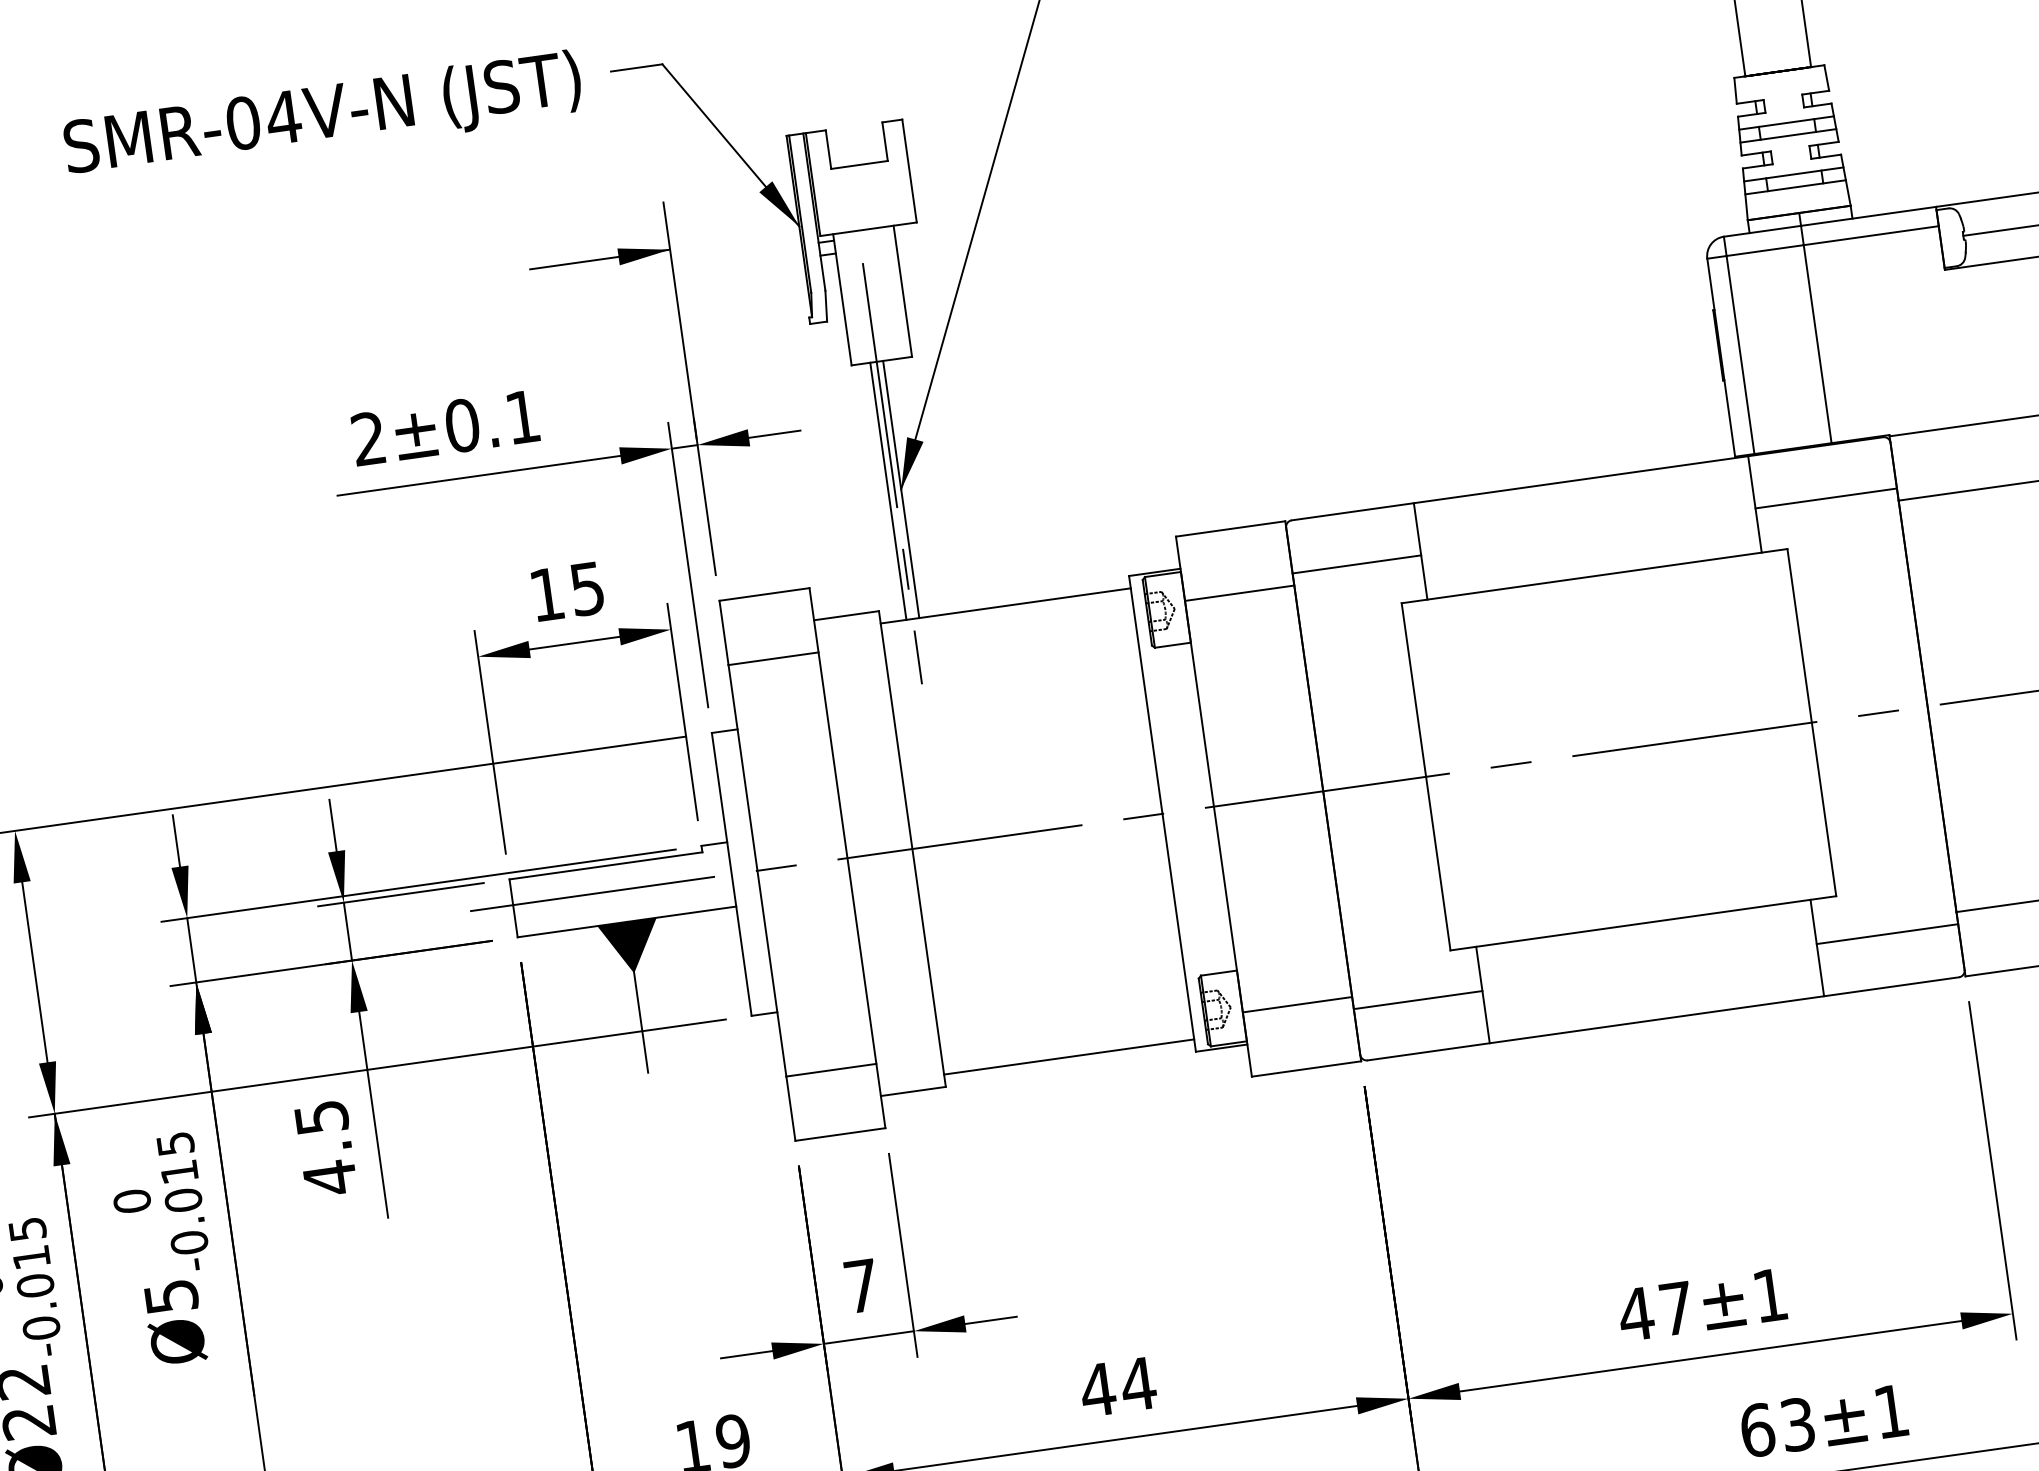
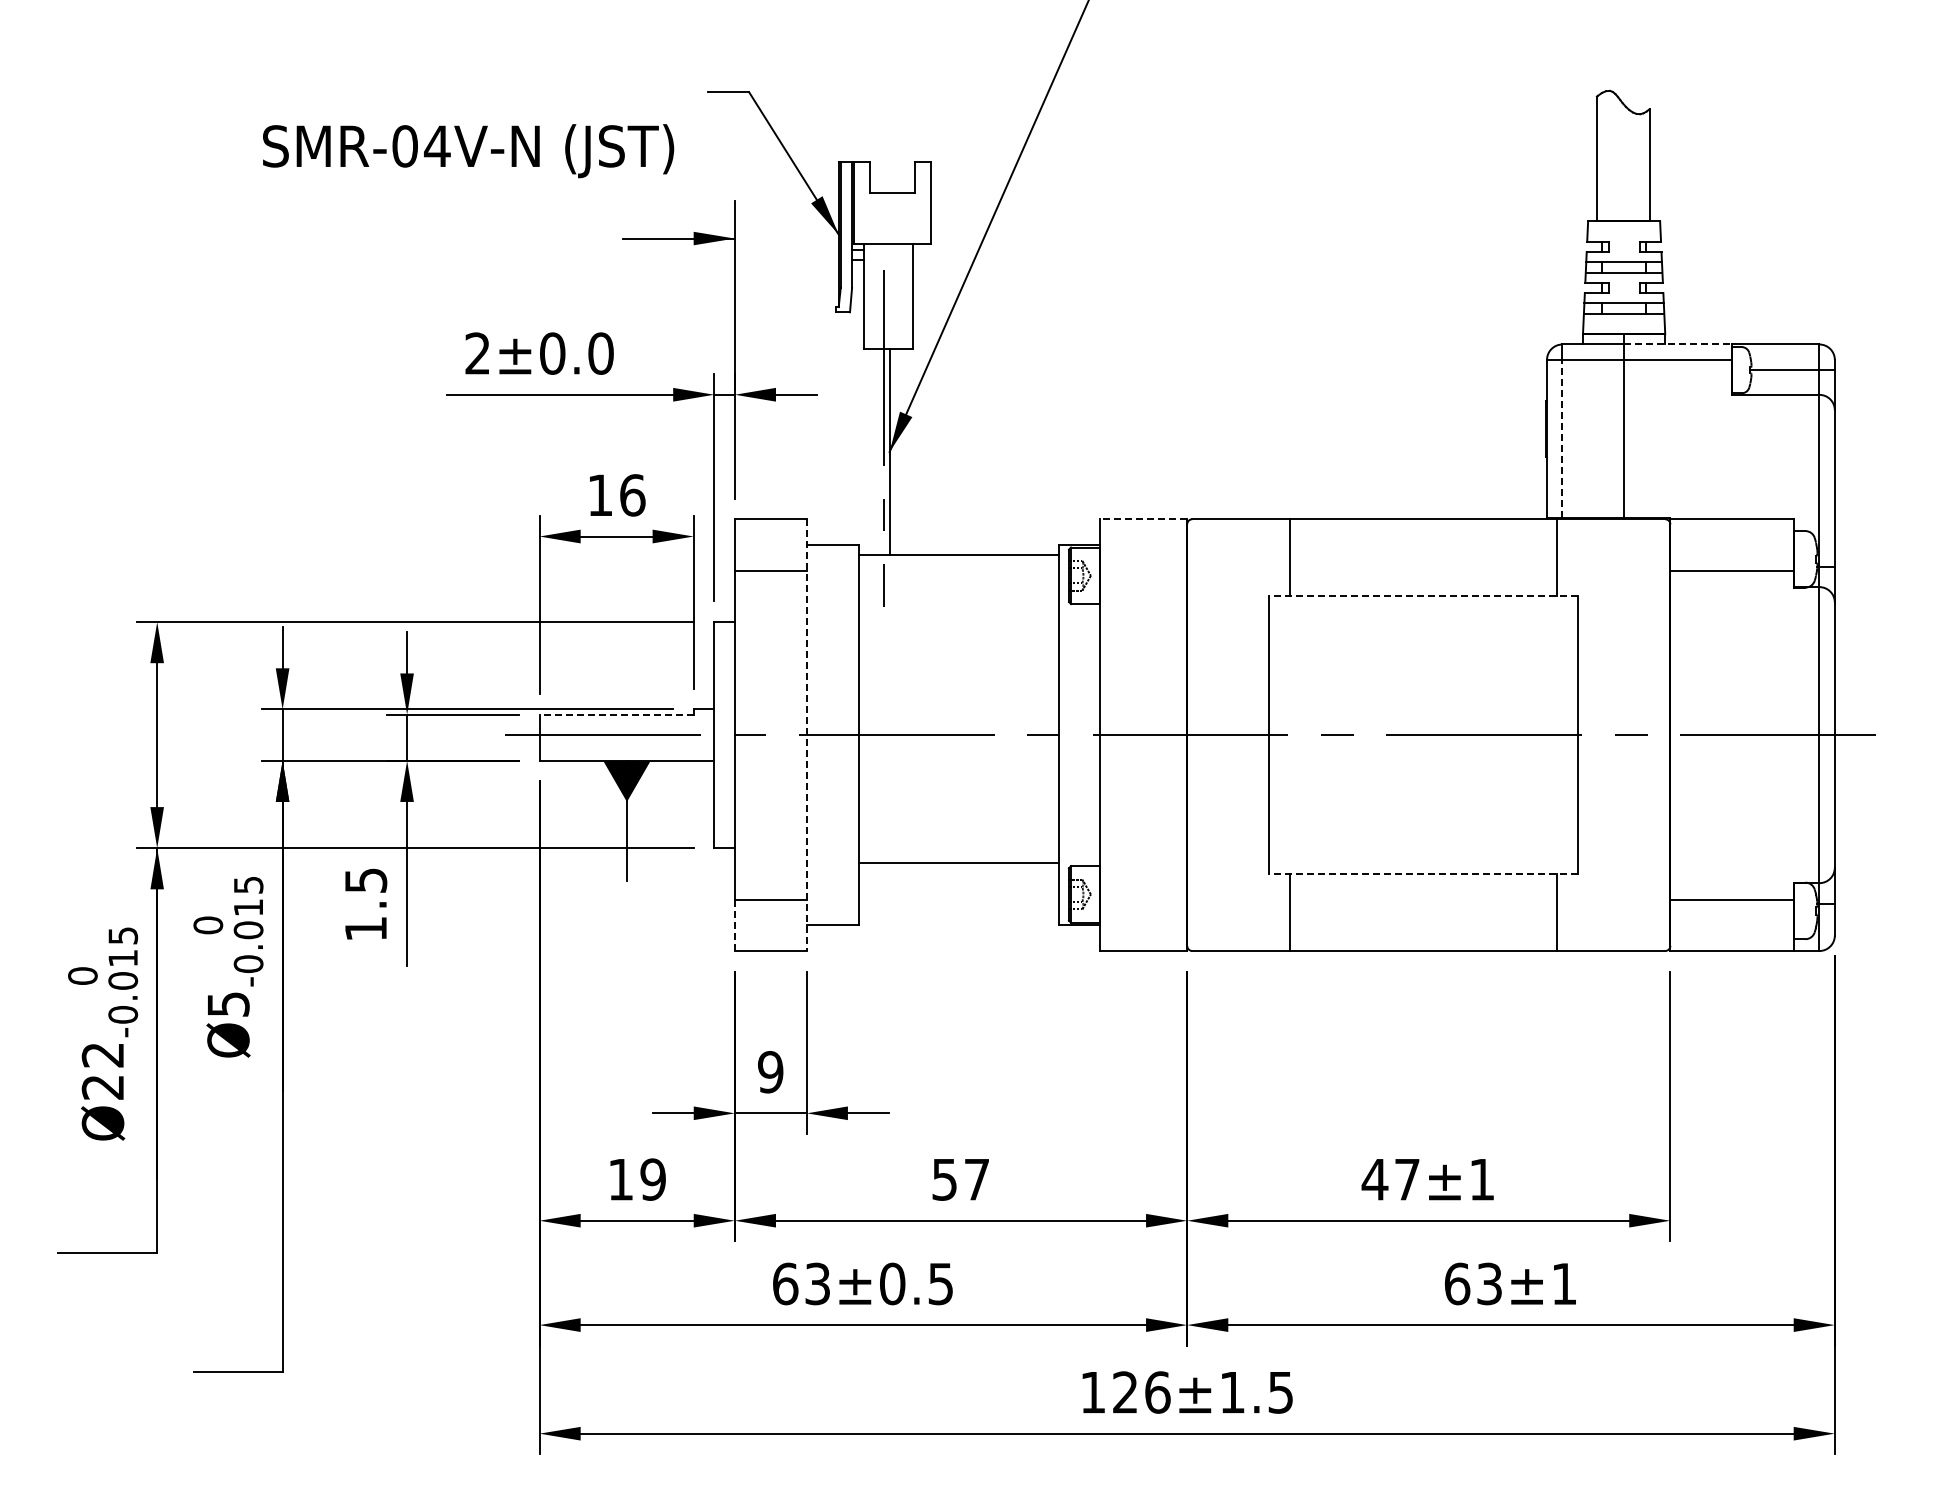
text: (323, 118) -> (468, 151), moved
line: (1869, 216) -> (1678, 344), solid -> dashed
line: (1740, 354) -> (1562, 438), solid -> dashed
text: (522, 417) -> (600, 353), 2±0.1 -> 2±0.0
line: (888, 490) -> (879, 451), removed
line: (1825, 497) -> (1613, 560), removed
line: (1230, 529) -> (1143, 519), solid -> dashed
line: (1356, 563) -> (1238, 560), removed
line: (1594, 576) -> (1423, 596), solid -> dashed
text: (587, 589) -> (632, 495), 15 -> 16
line: (1239, 593) -> (1143, 570), removed
line: (847, 858) -> (806, 735), solid -> dashed
line: (605, 865) -> (616, 714), solid -> dashed
line: (1643, 922) -> (1423, 873), solid -> dashed
line: (1887, 934) -> (1613, 909), removed
line: (1418, 1000) -> (1238, 909), removed
line: (1297, 1004) -> (1143, 899), removed
line: (1068, 1057) -> (958, 863), moved
line: (790, 1108) -> (734, 925), solid -> dashed
text: (329, 1177) -> (365, 928), 4.5 -> 1.5
text: (861, 1286) -> (770, 1072), 7 -> 9
text: (1117, 1386) -> (960, 1179), 44 -> 57

